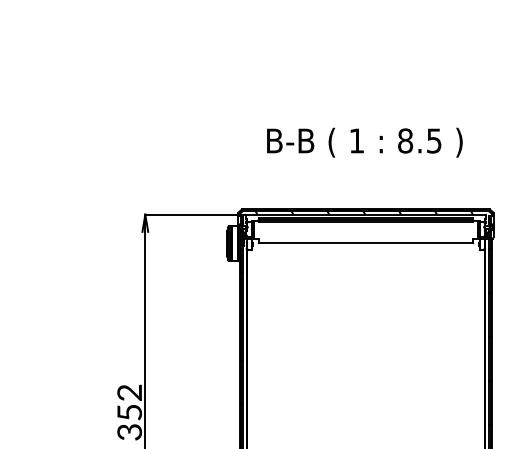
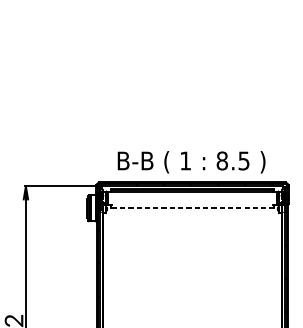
text: (364, 142) -> (191, 162), moved
line: (366, 243) -> (192, 208), solid -> dashed

